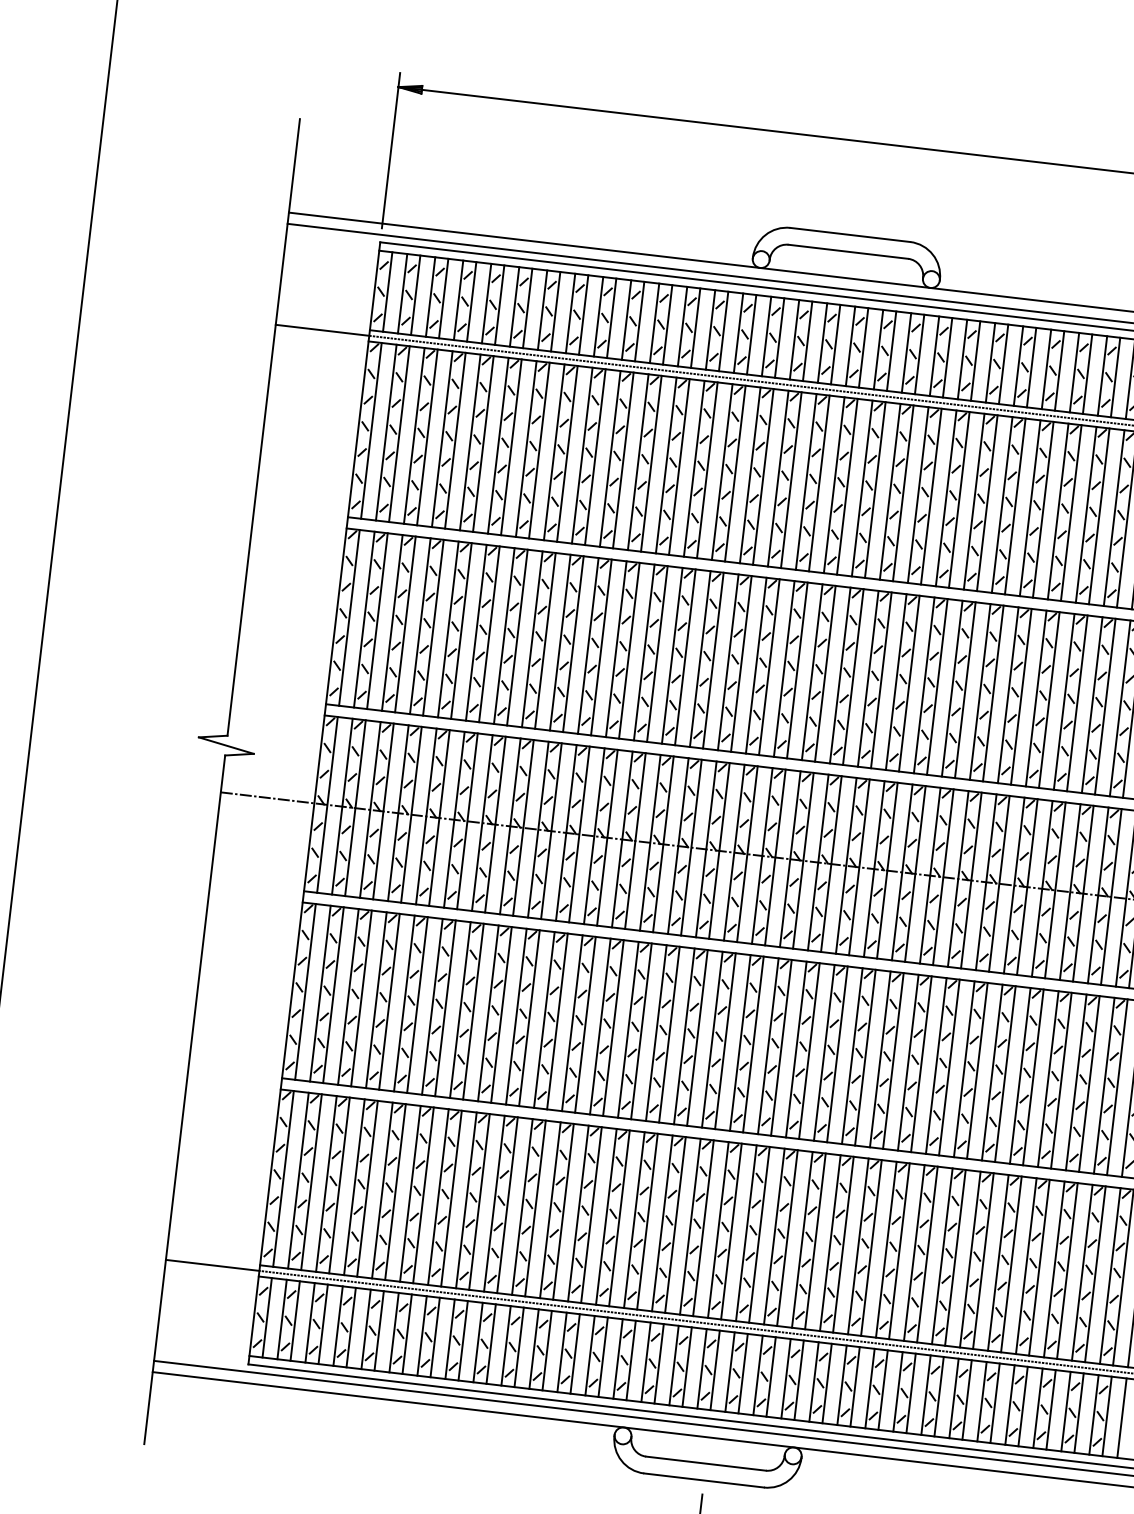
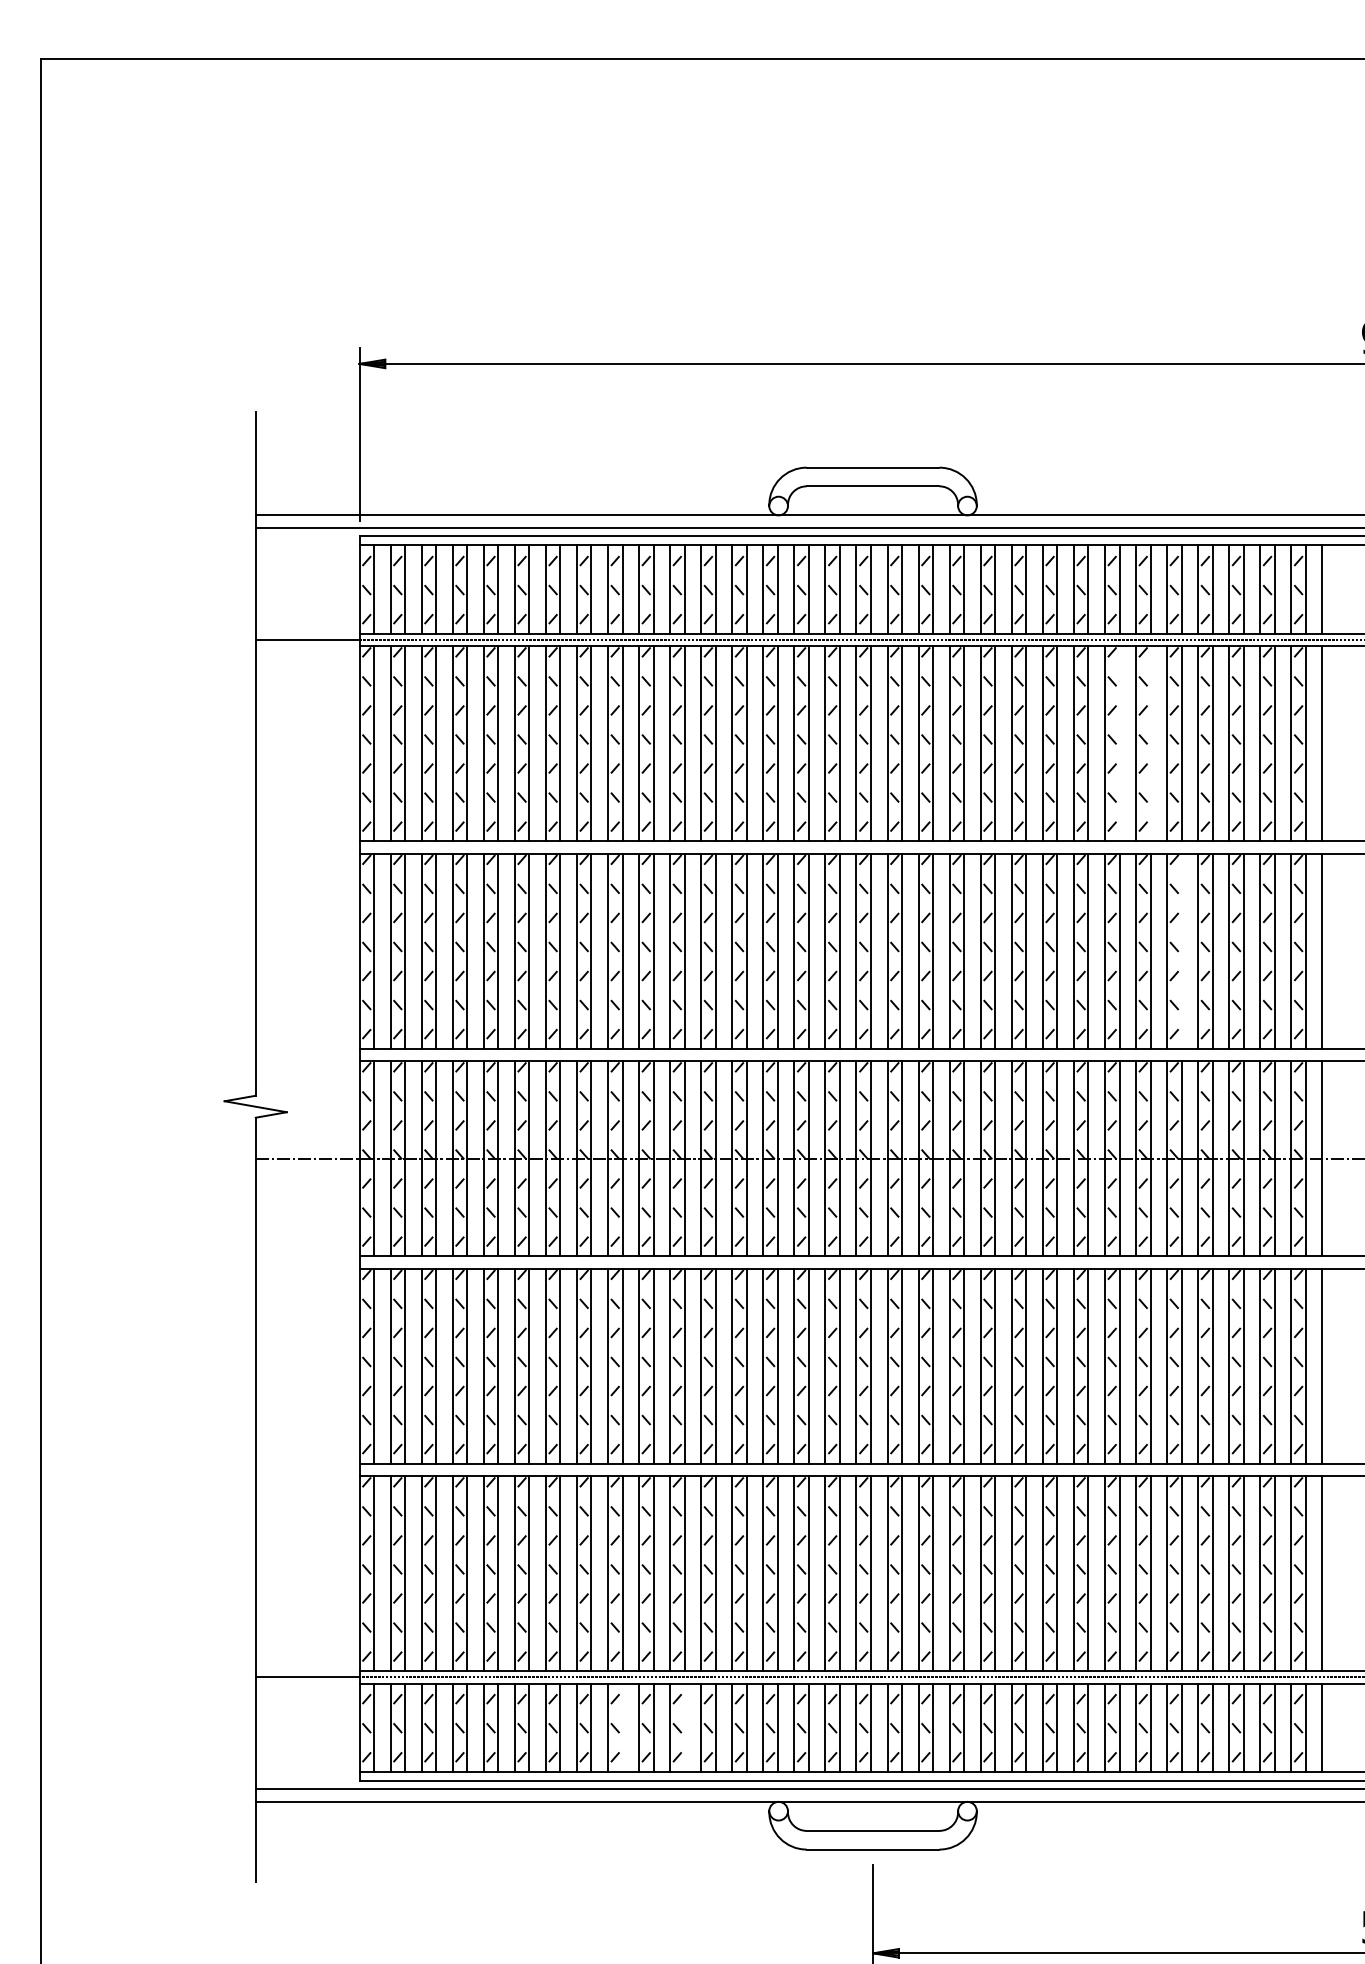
line: (1043, 509) -> (1119, 743), removed
line: (1071, 512) -> (1150, 743), removed
line: (1077, 702) -> (1181, 950), removed
line: (491, 1343) -> (622, 1727), removed
line: (547, 1350) -> (684, 1727), removed

